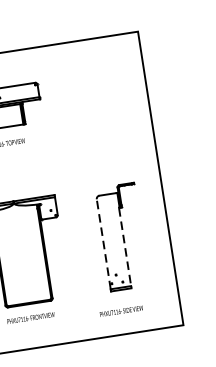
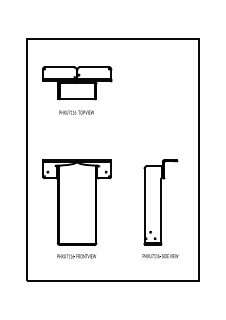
line: (103, 243) -> (144, 205), dashed -> solid
line: (125, 247) -> (161, 211), dashed -> solid
text: (121, 311) -> (160, 256), moved

